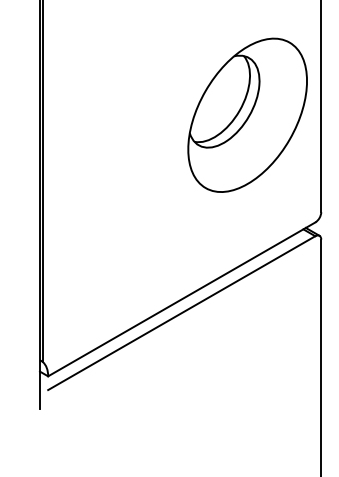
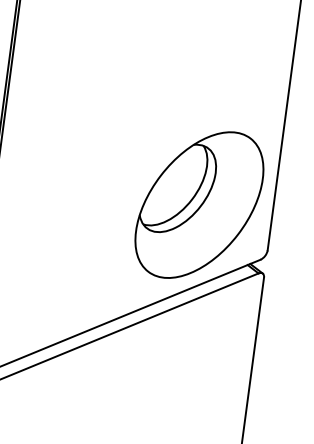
part: (247, 114) -> (199, 204), moved

